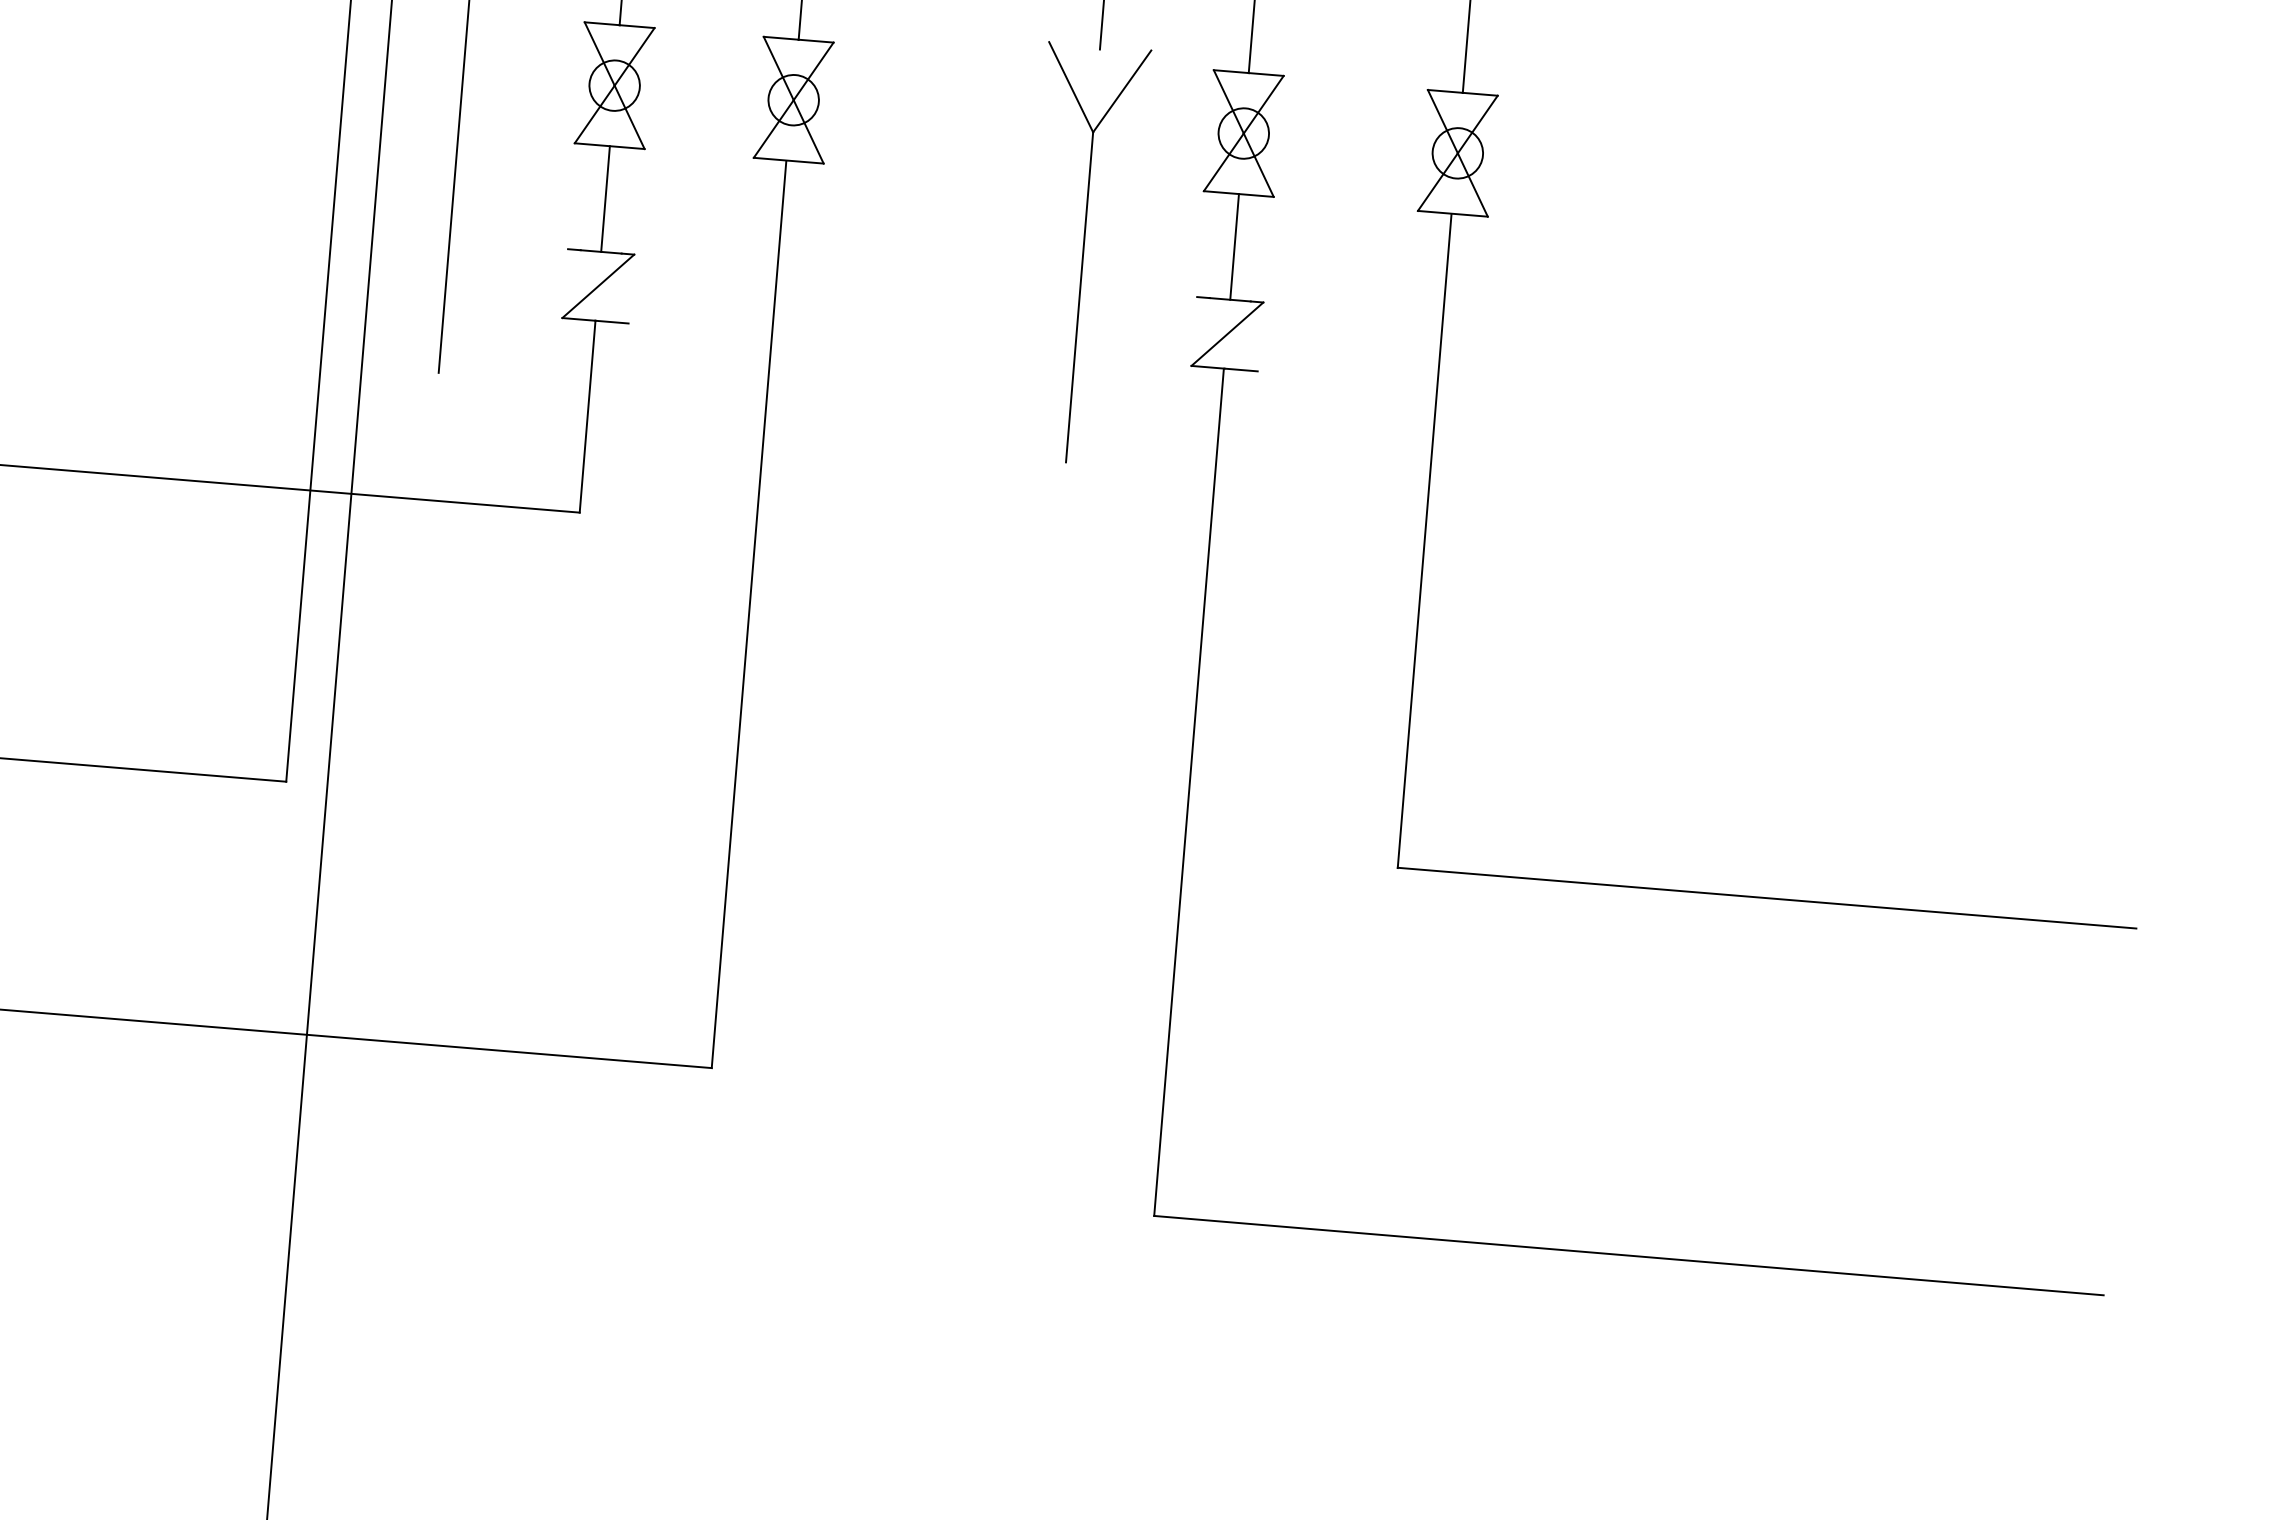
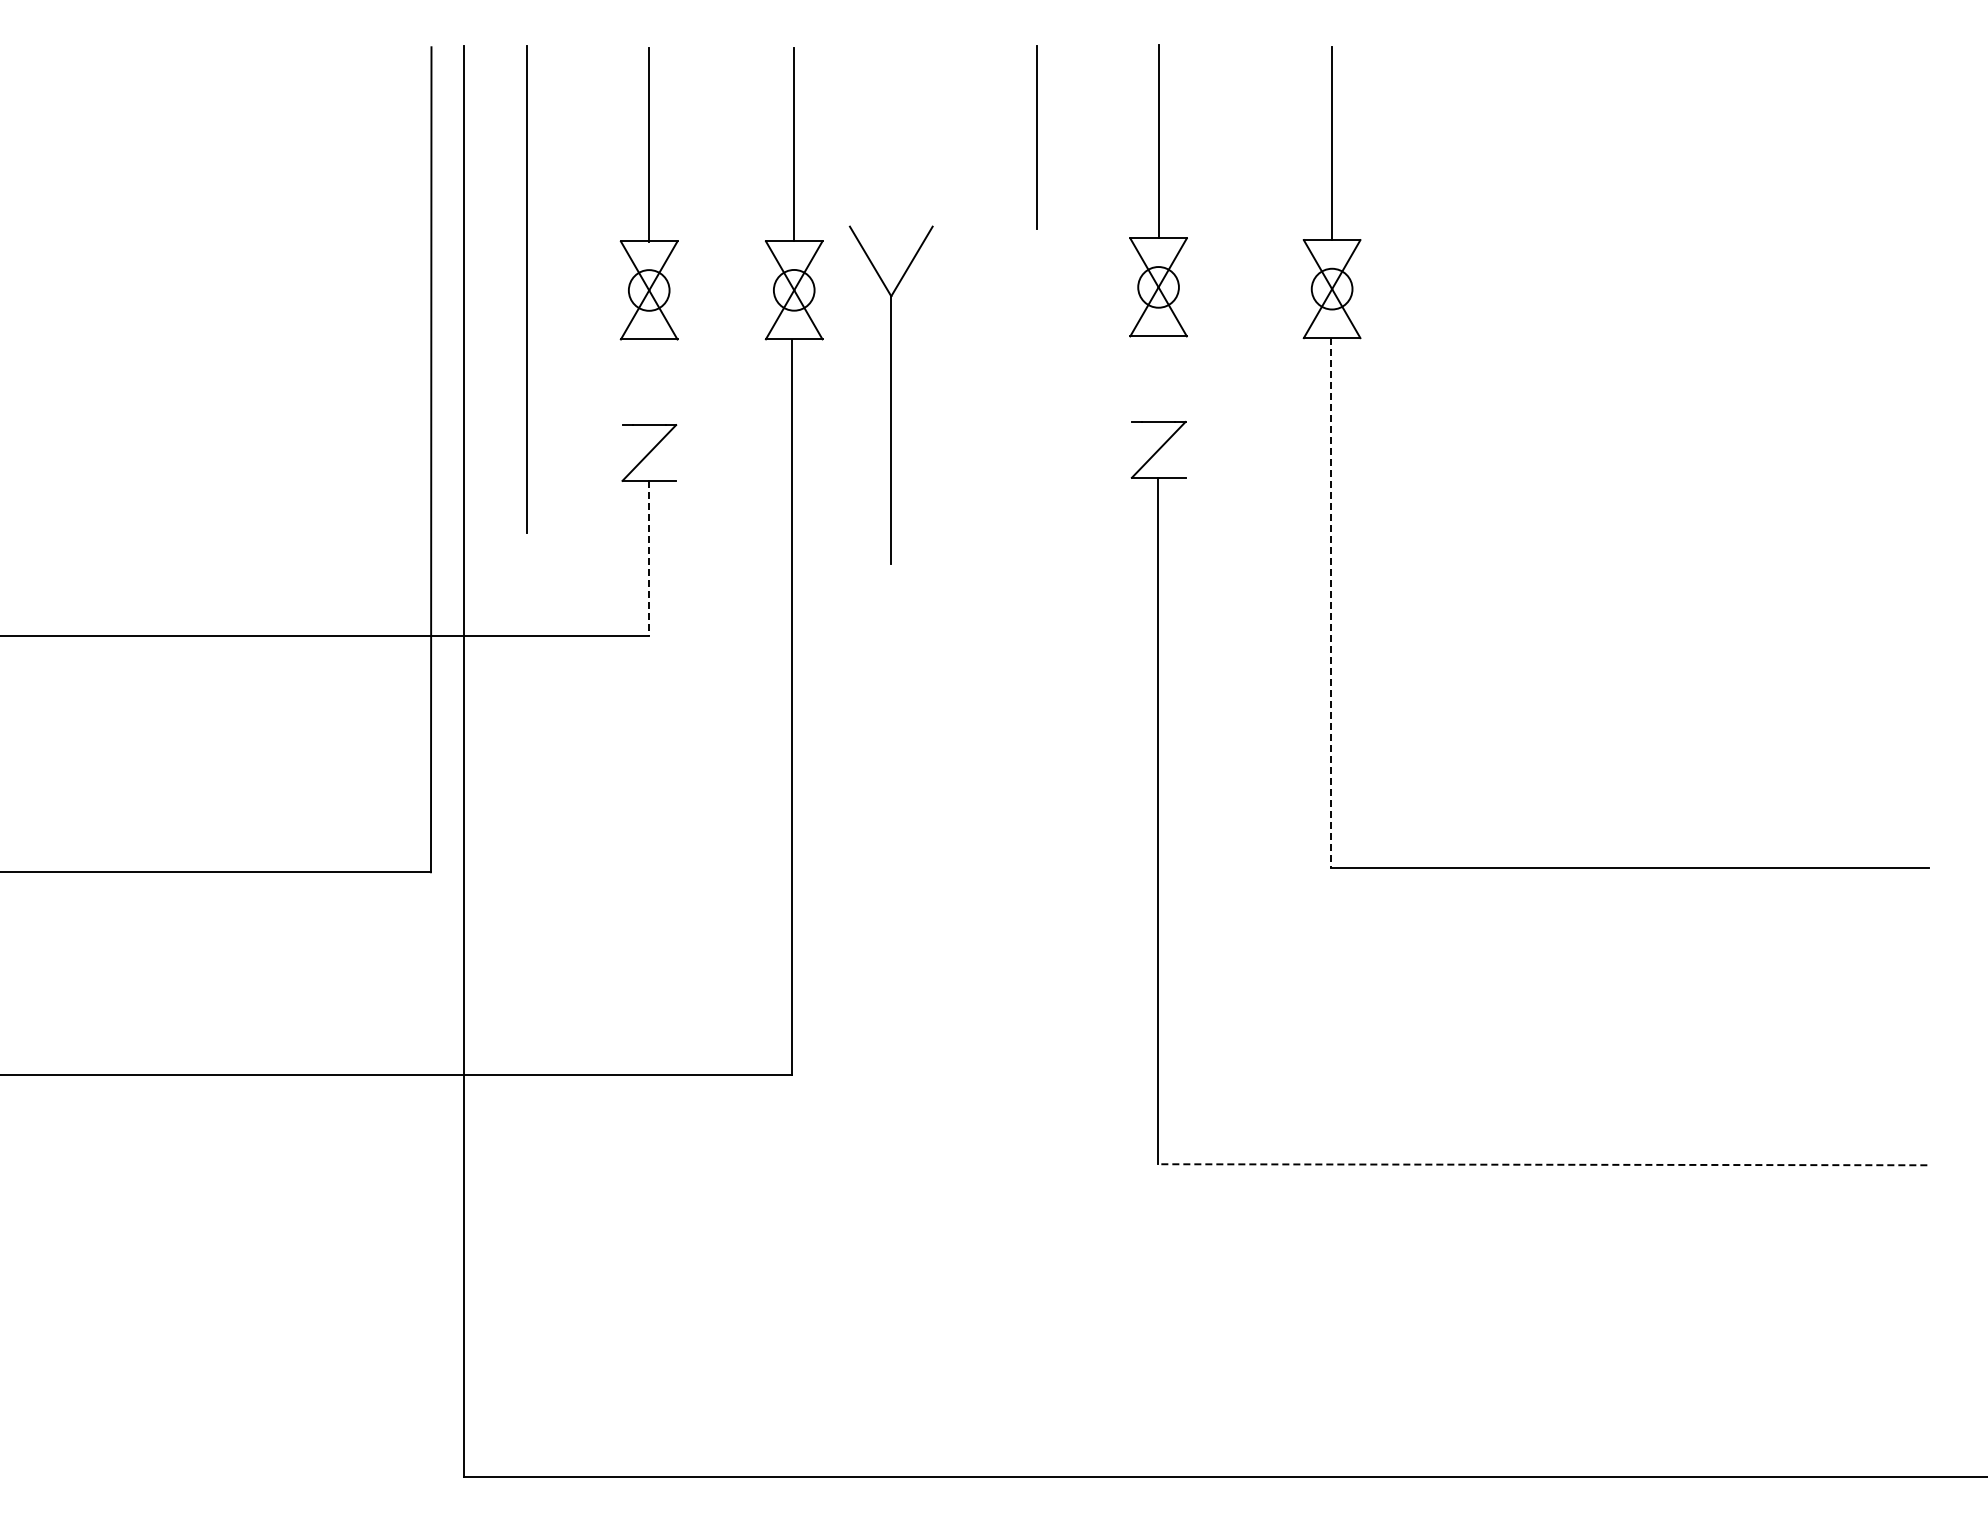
line: (605, 199) -> (649, 382), removed
line: (1234, 247) -> (1158, 379), removed
part: (1082, 253) -> (890, 394), moved
line: (587, 416) -> (649, 558), solid -> dashed
line: (1425, 541) -> (1331, 603), solid -> dashed
line: (1628, 1255) -> (1542, 1164), solid -> dashed

